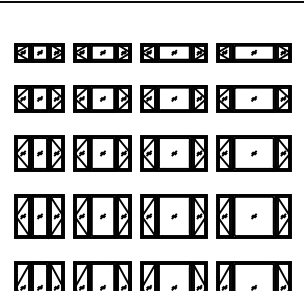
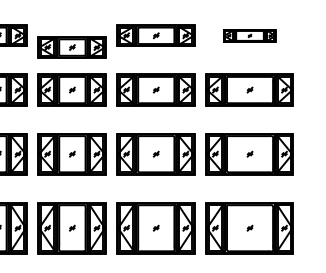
part: (102, 52) -> (71, 47), moved
part: (253, 52) -> (249, 35), size x0.6

